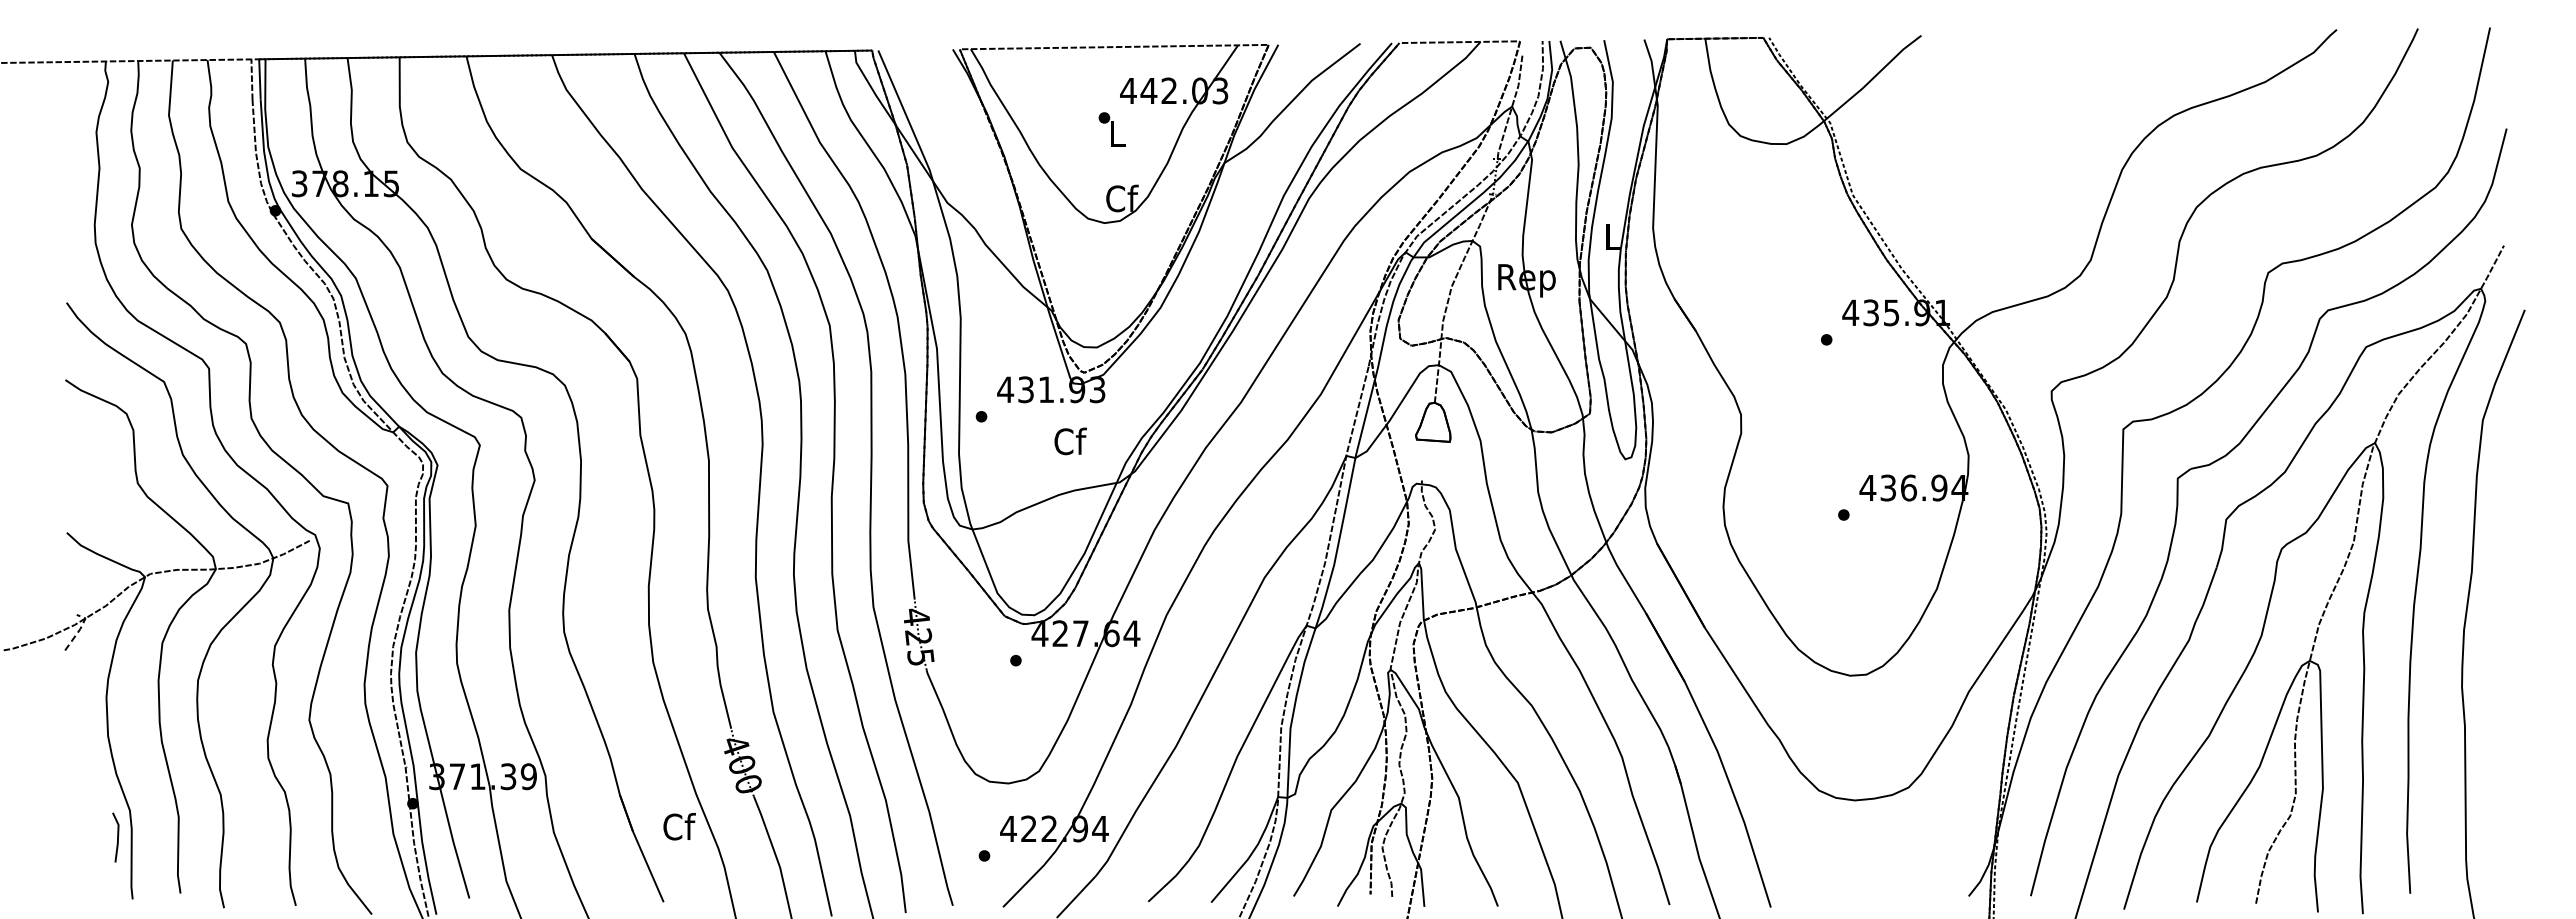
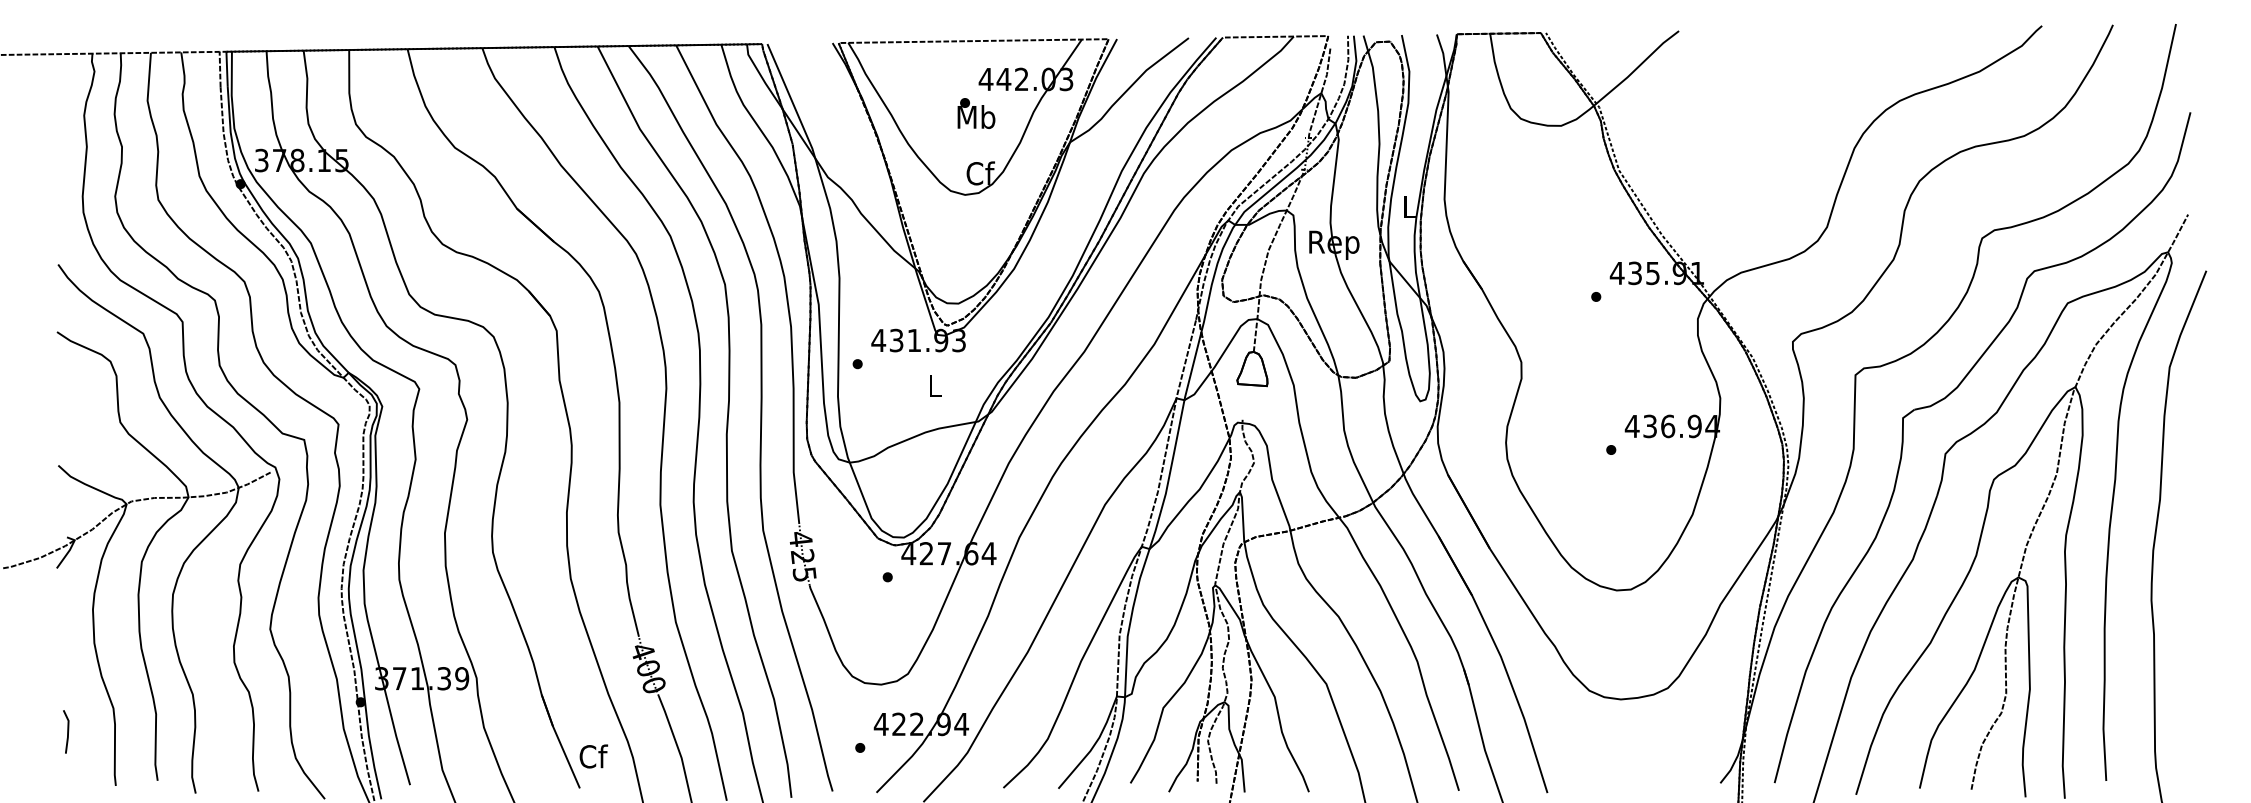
text: (1117, 133) -> (976, 116), L -> Mb
text: (1070, 441) -> (935, 385), Cf -> L
line: (80, 629) -> (70, 550), dashed -> solid
text: (679, 826) -> (593, 756), moved
line: (117, 837) -> (67, 731), moved

